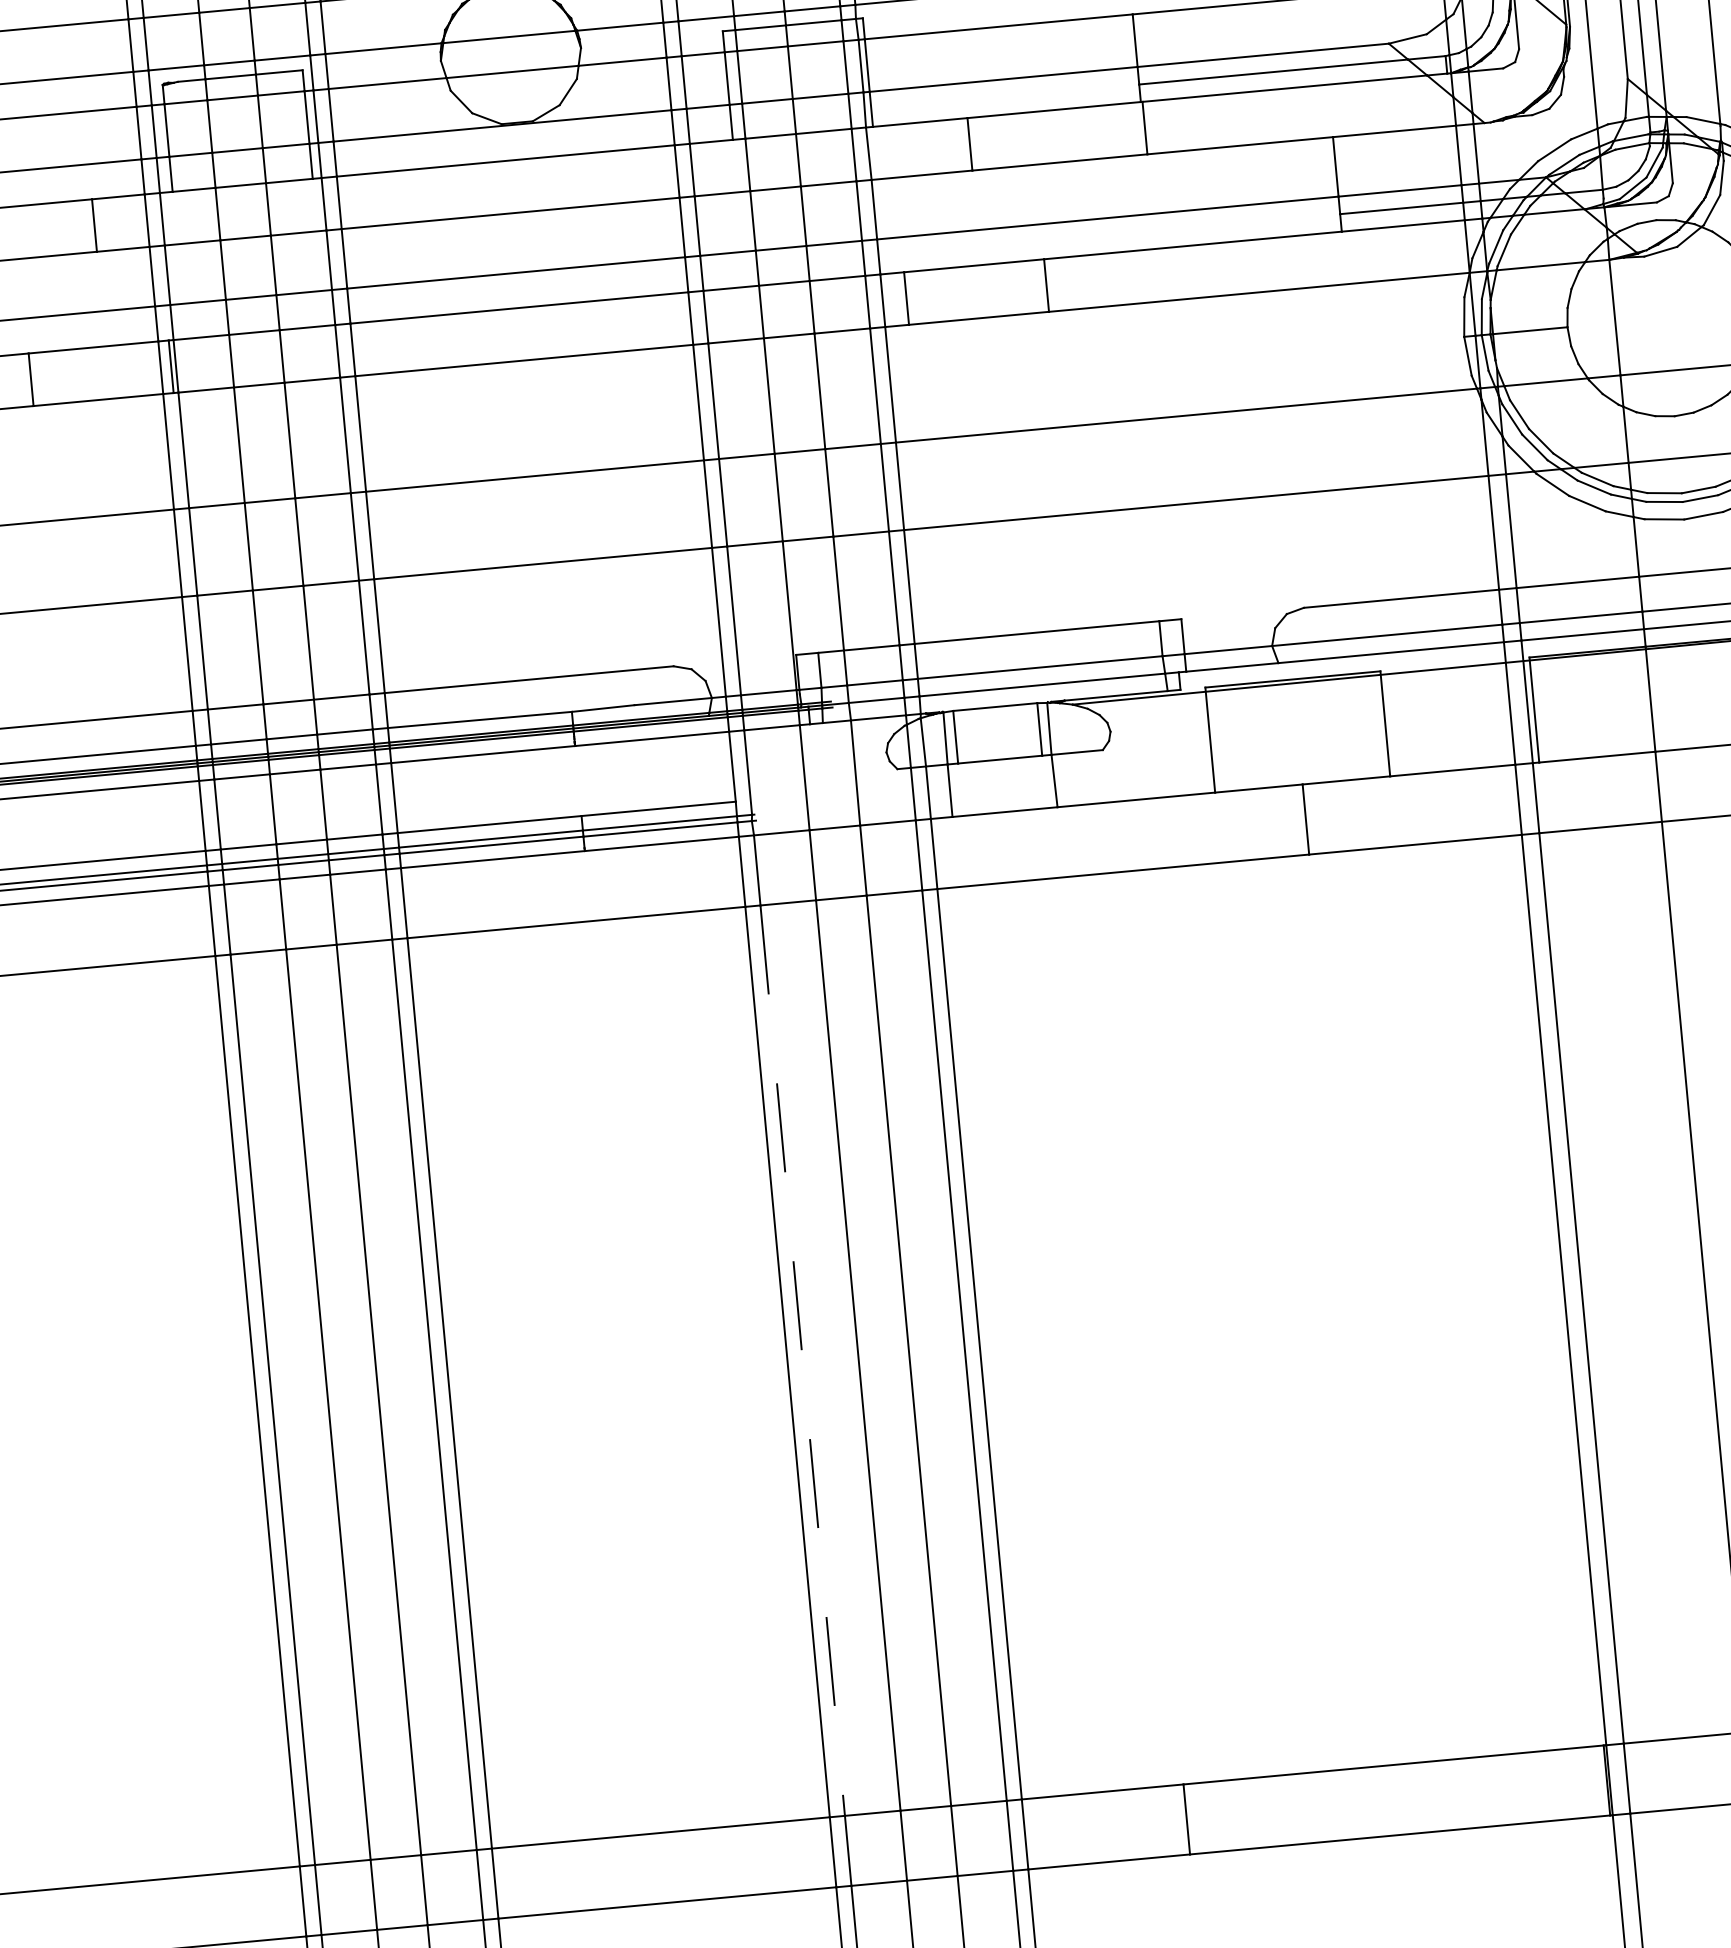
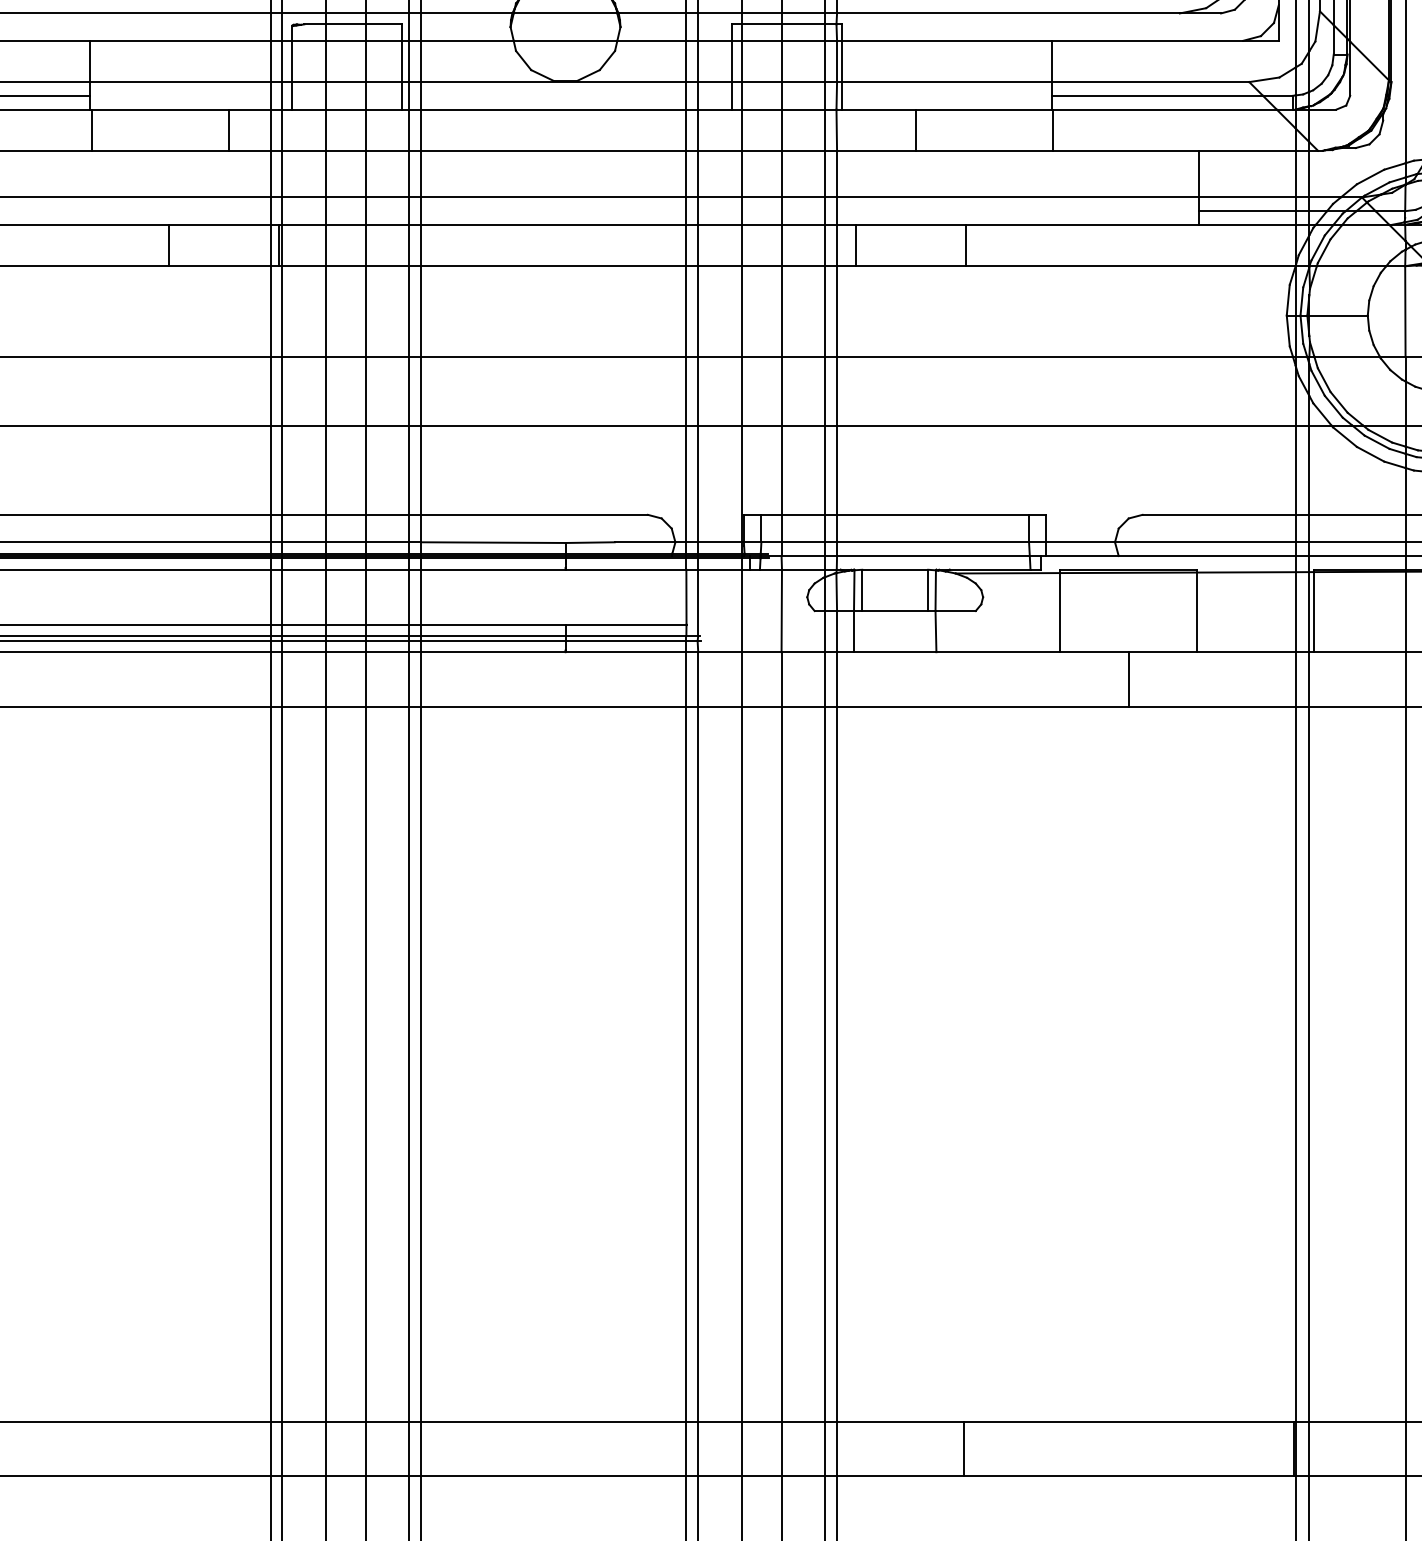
line: (803, 1360) -> (698, 1064), dashed -> solid

